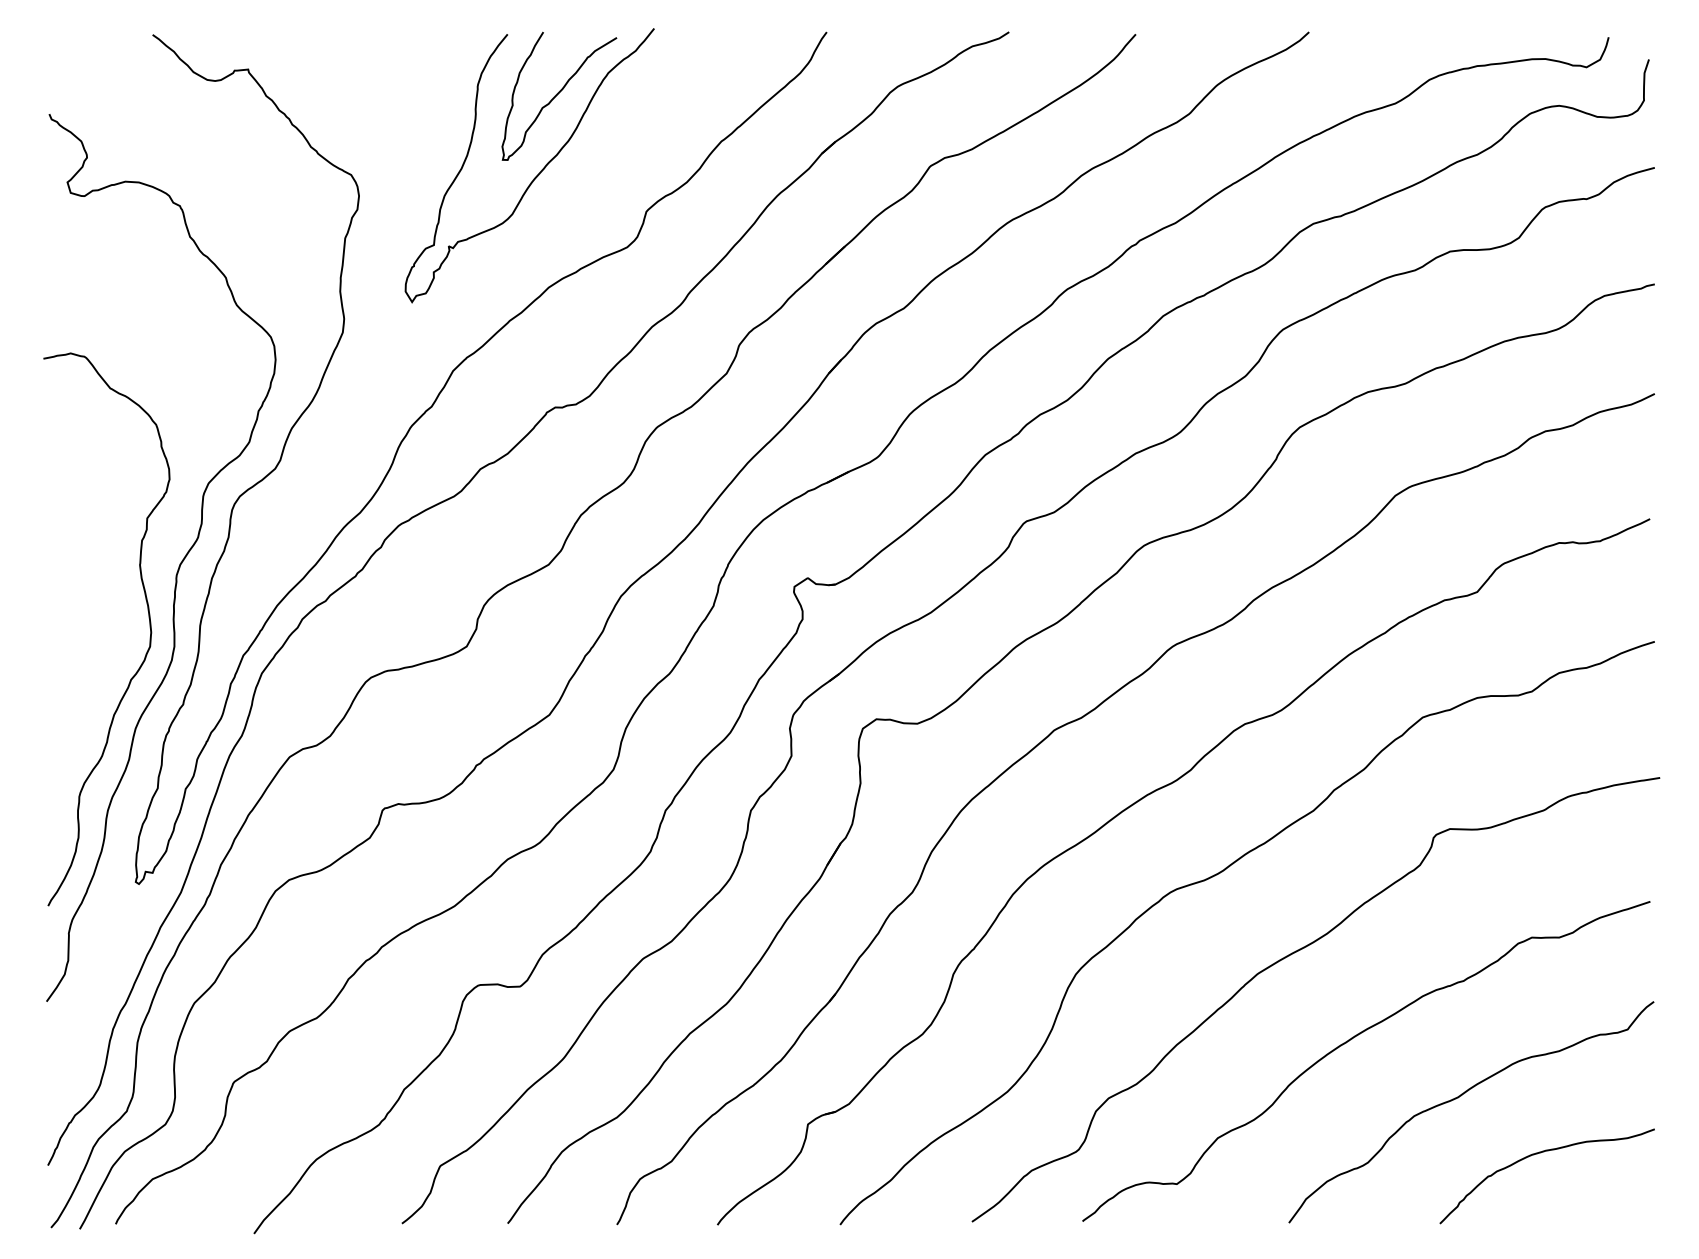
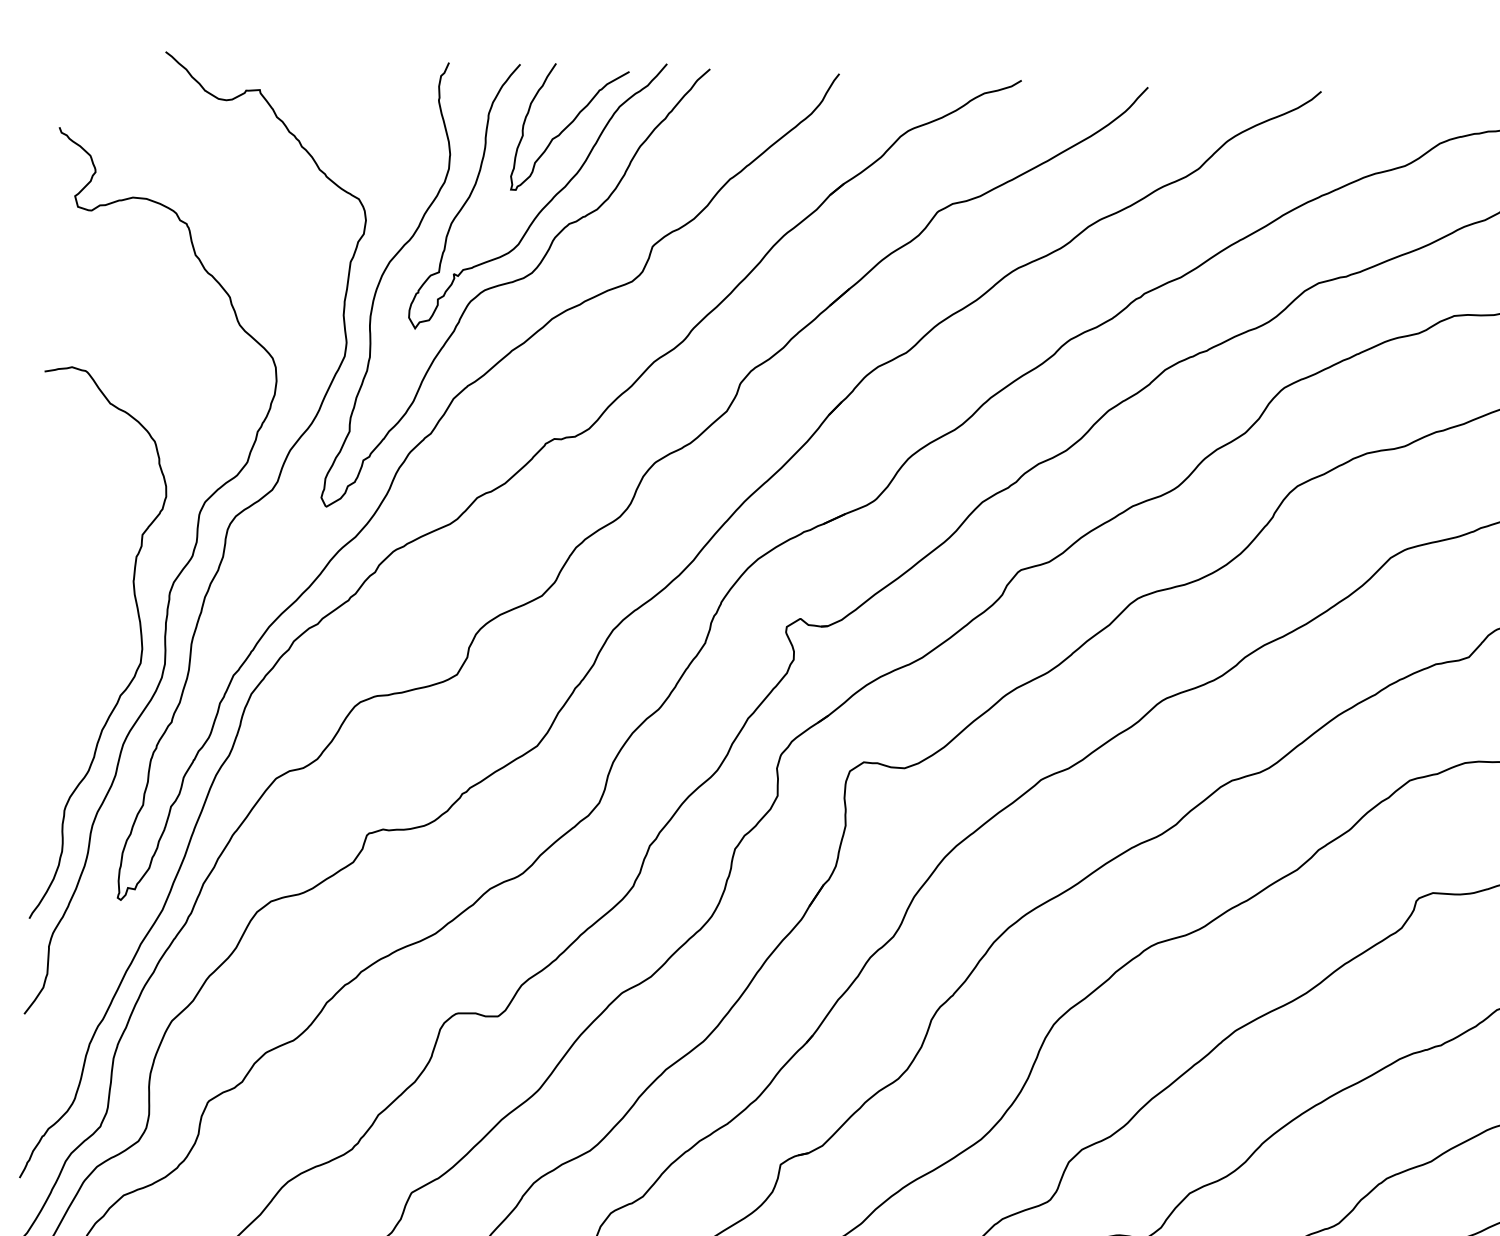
curve: (507, 253) -> (512, 283), added

